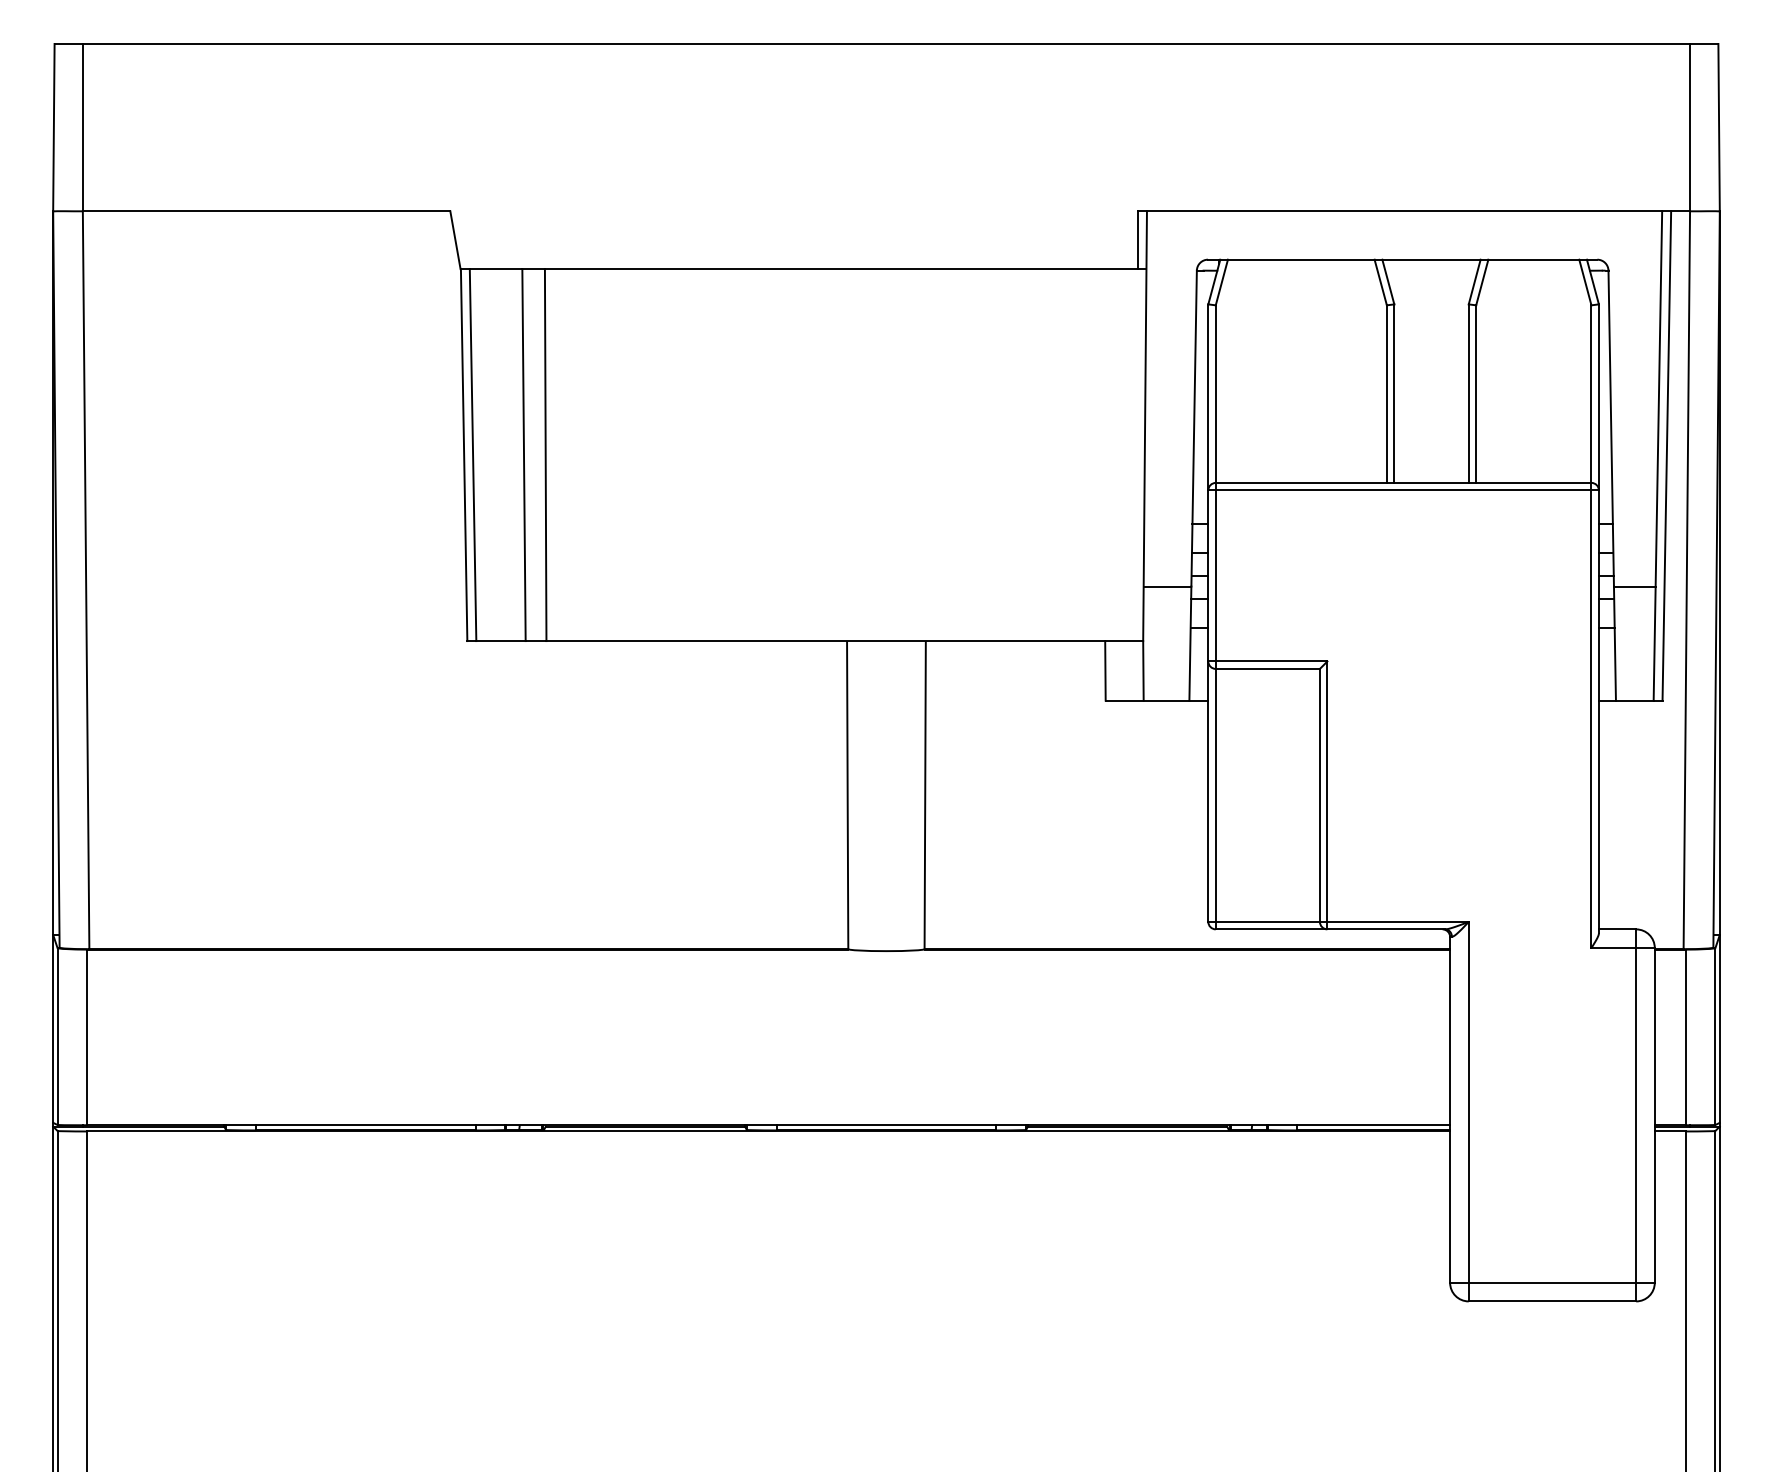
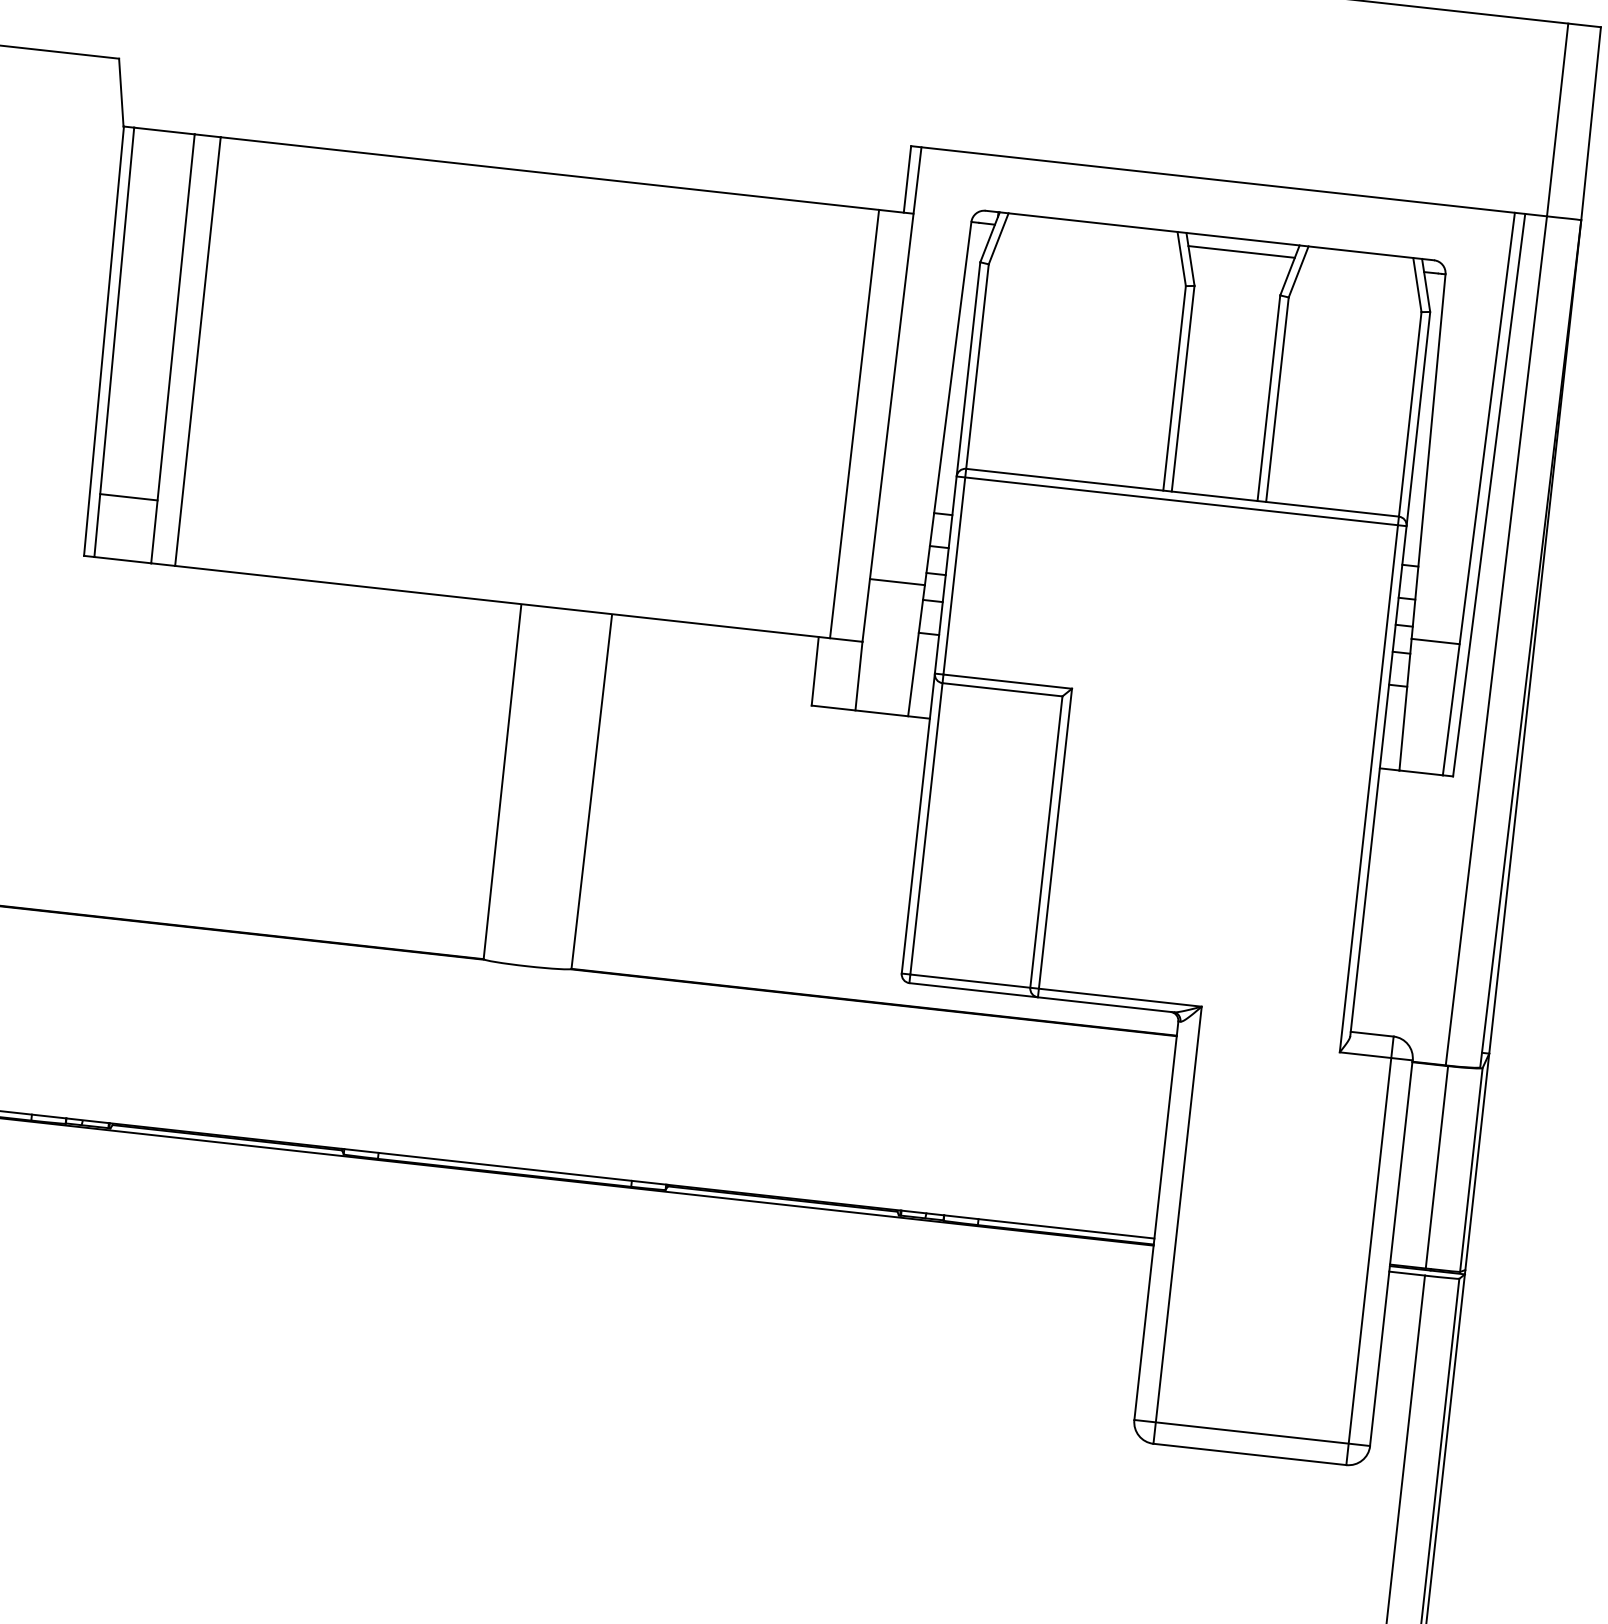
line: (1431, 270) -> (1241, 251), added
line: (1115, 455) -> (854, 424), added
line: (500, 586) -> (129, 497), added

